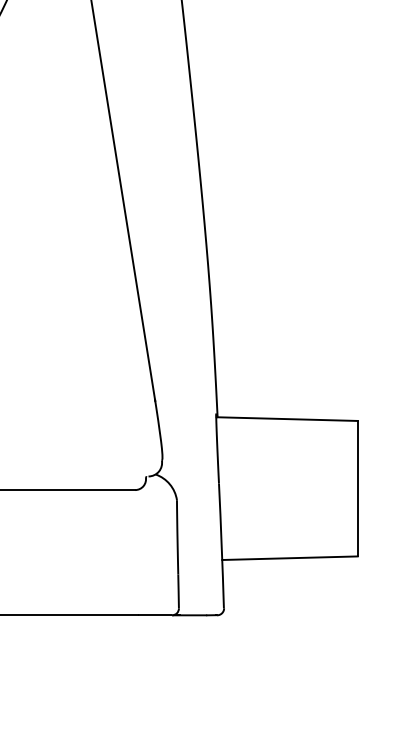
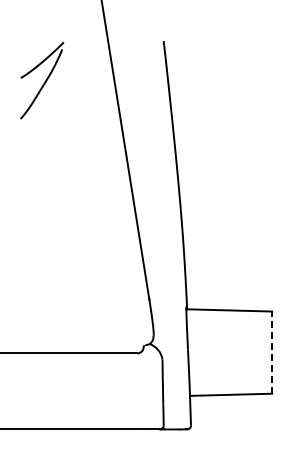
line: (358, 488) -> (272, 352), solid -> dashed

